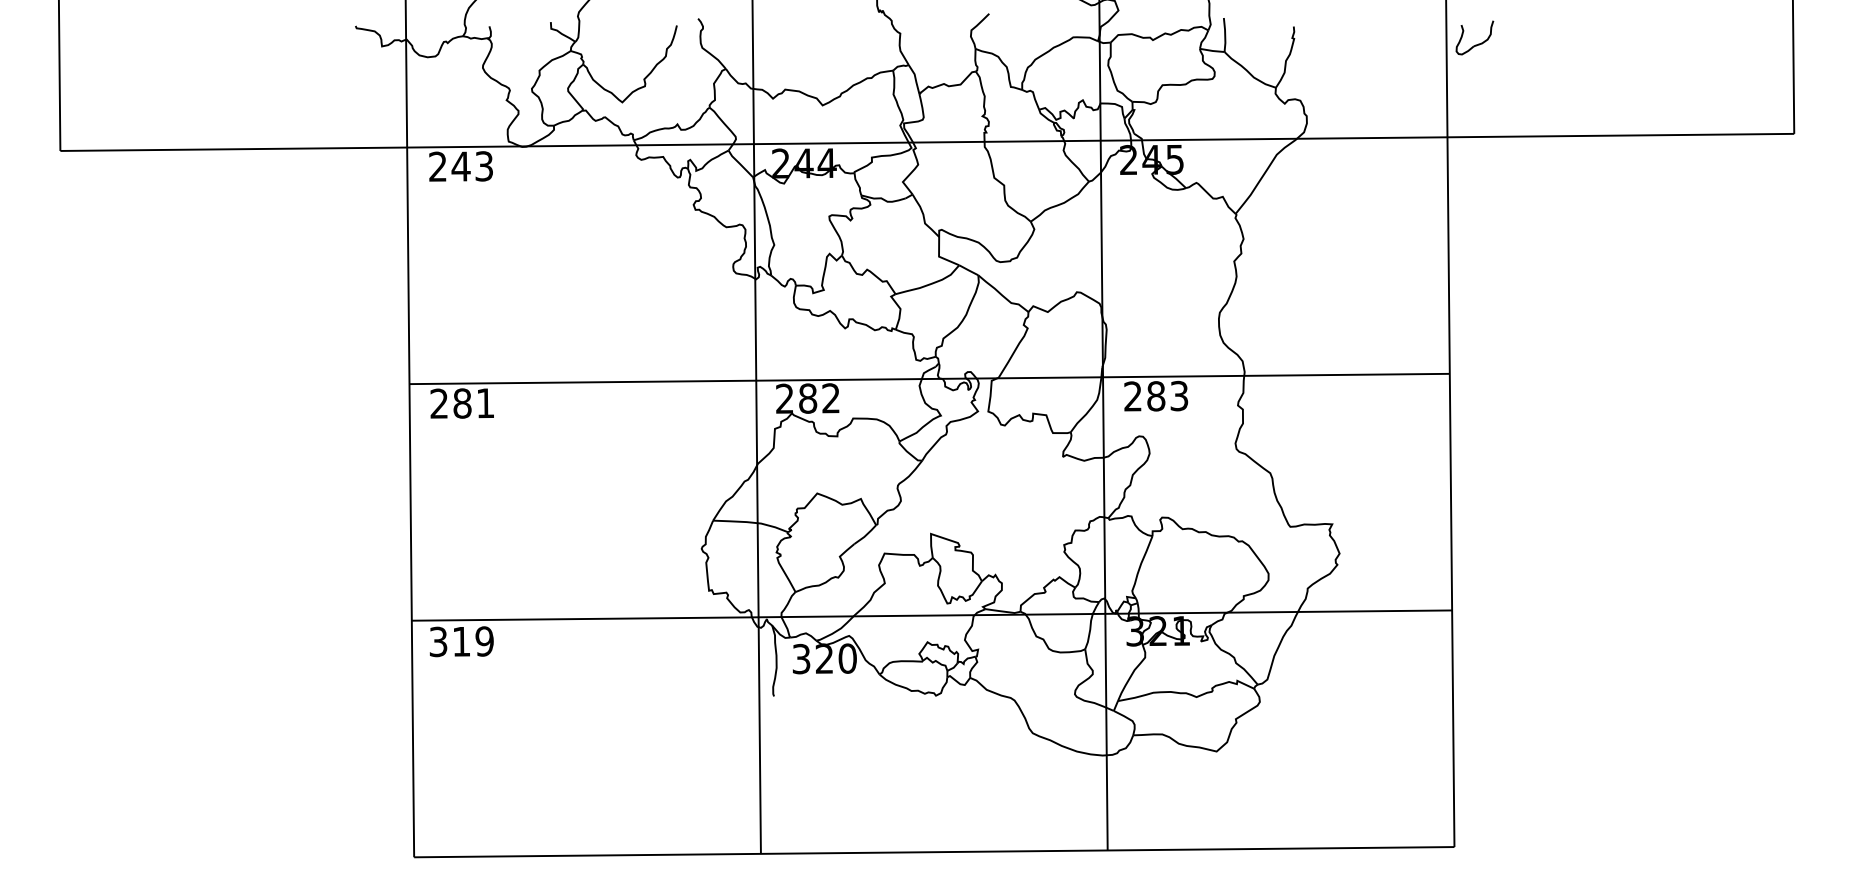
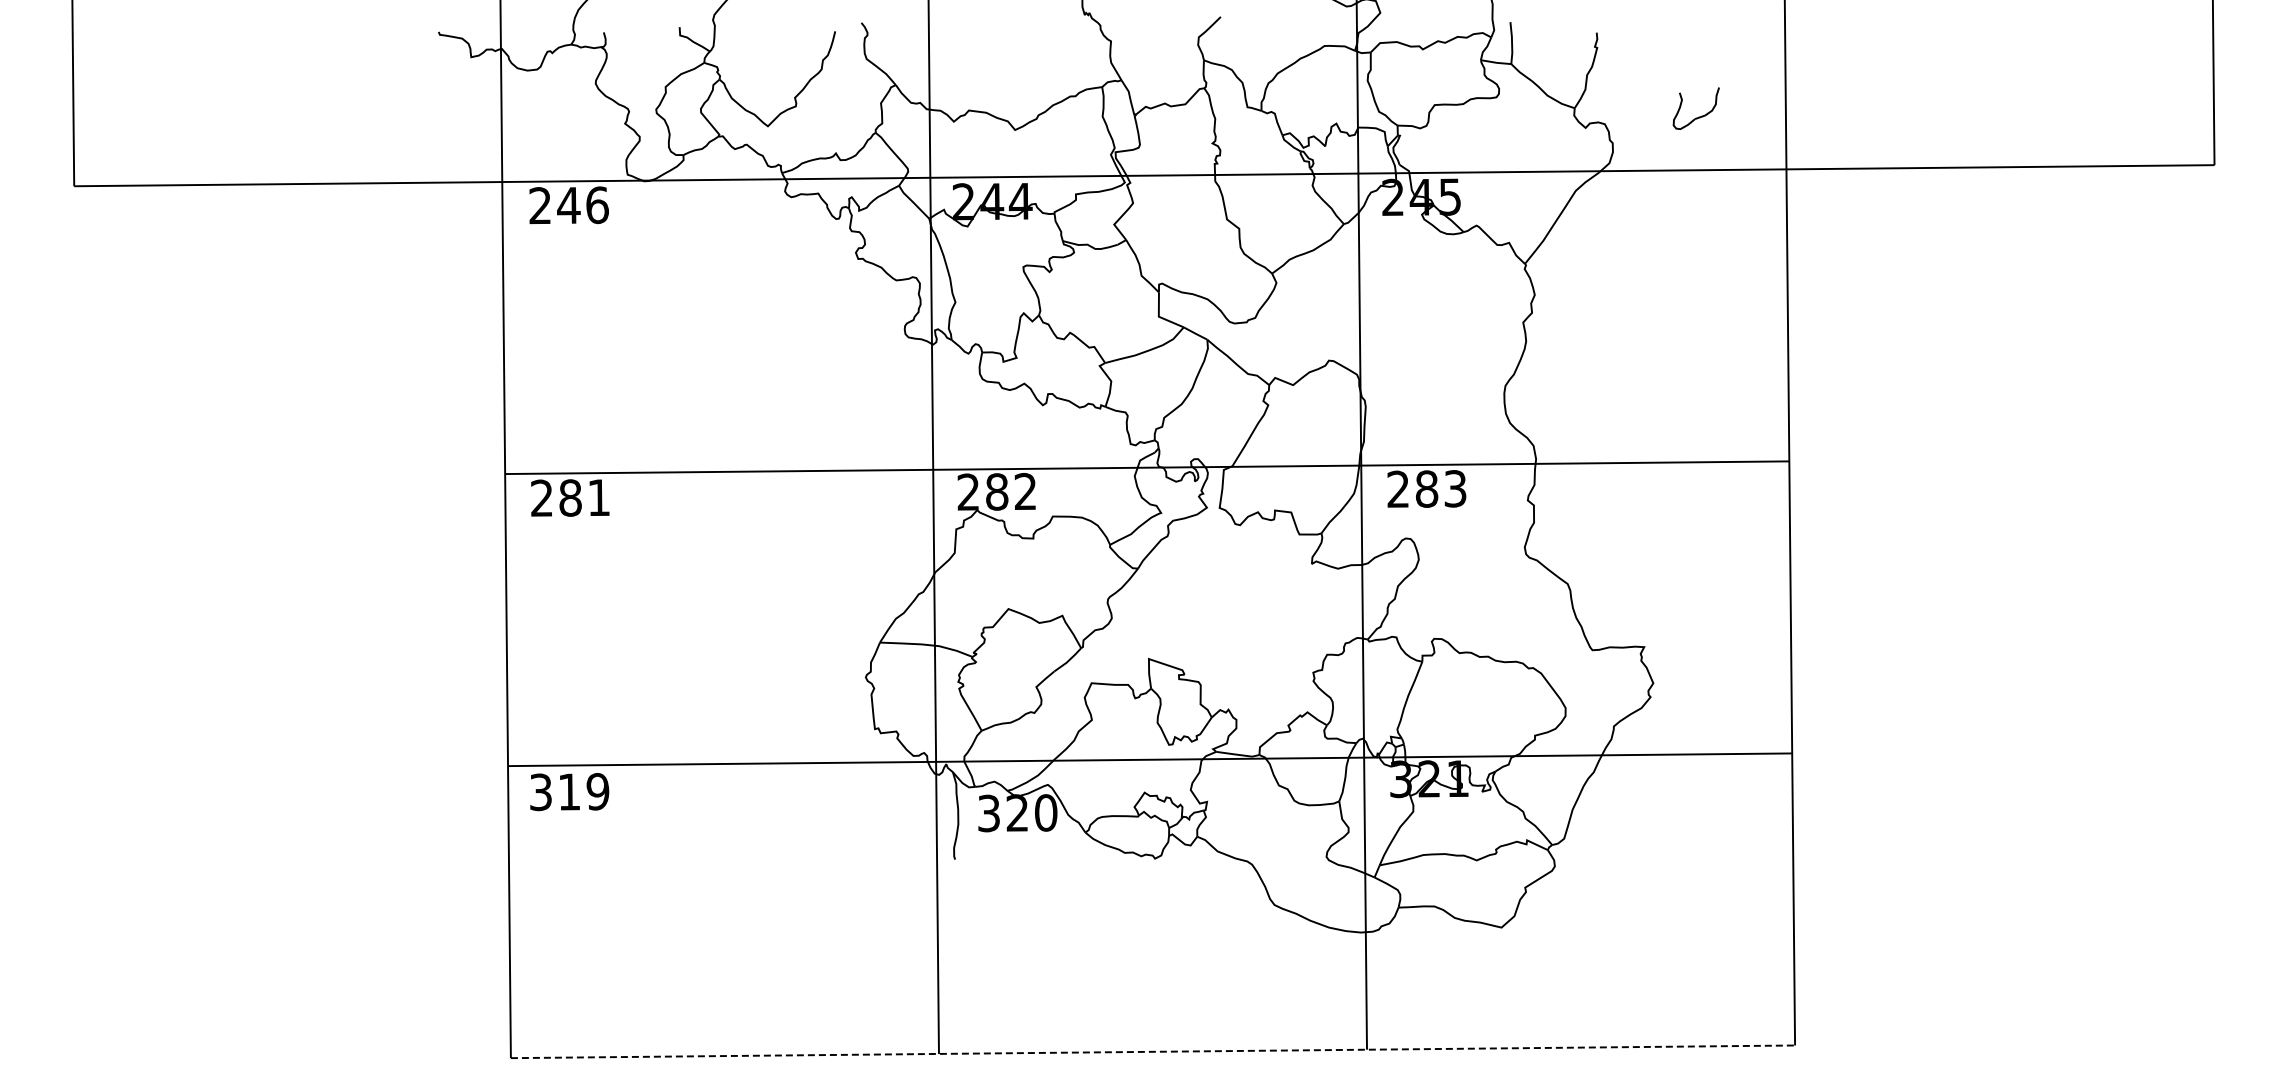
part: (1476, 44) -> (1698, 116), moved
text: (484, 166) -> (597, 205), 243 -> 246
line: (934, 851) -> (1153, 1051), solid -> dashed

